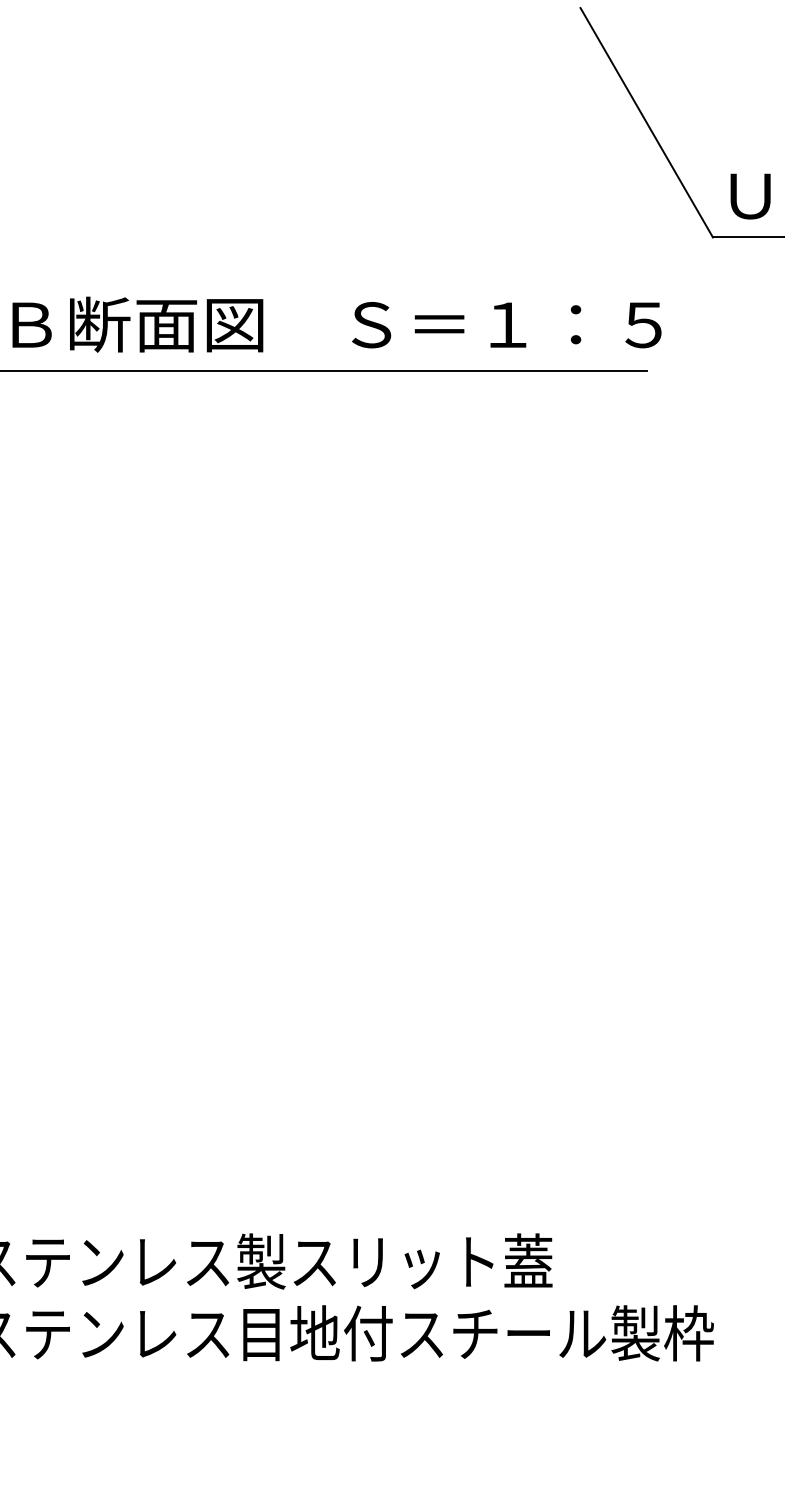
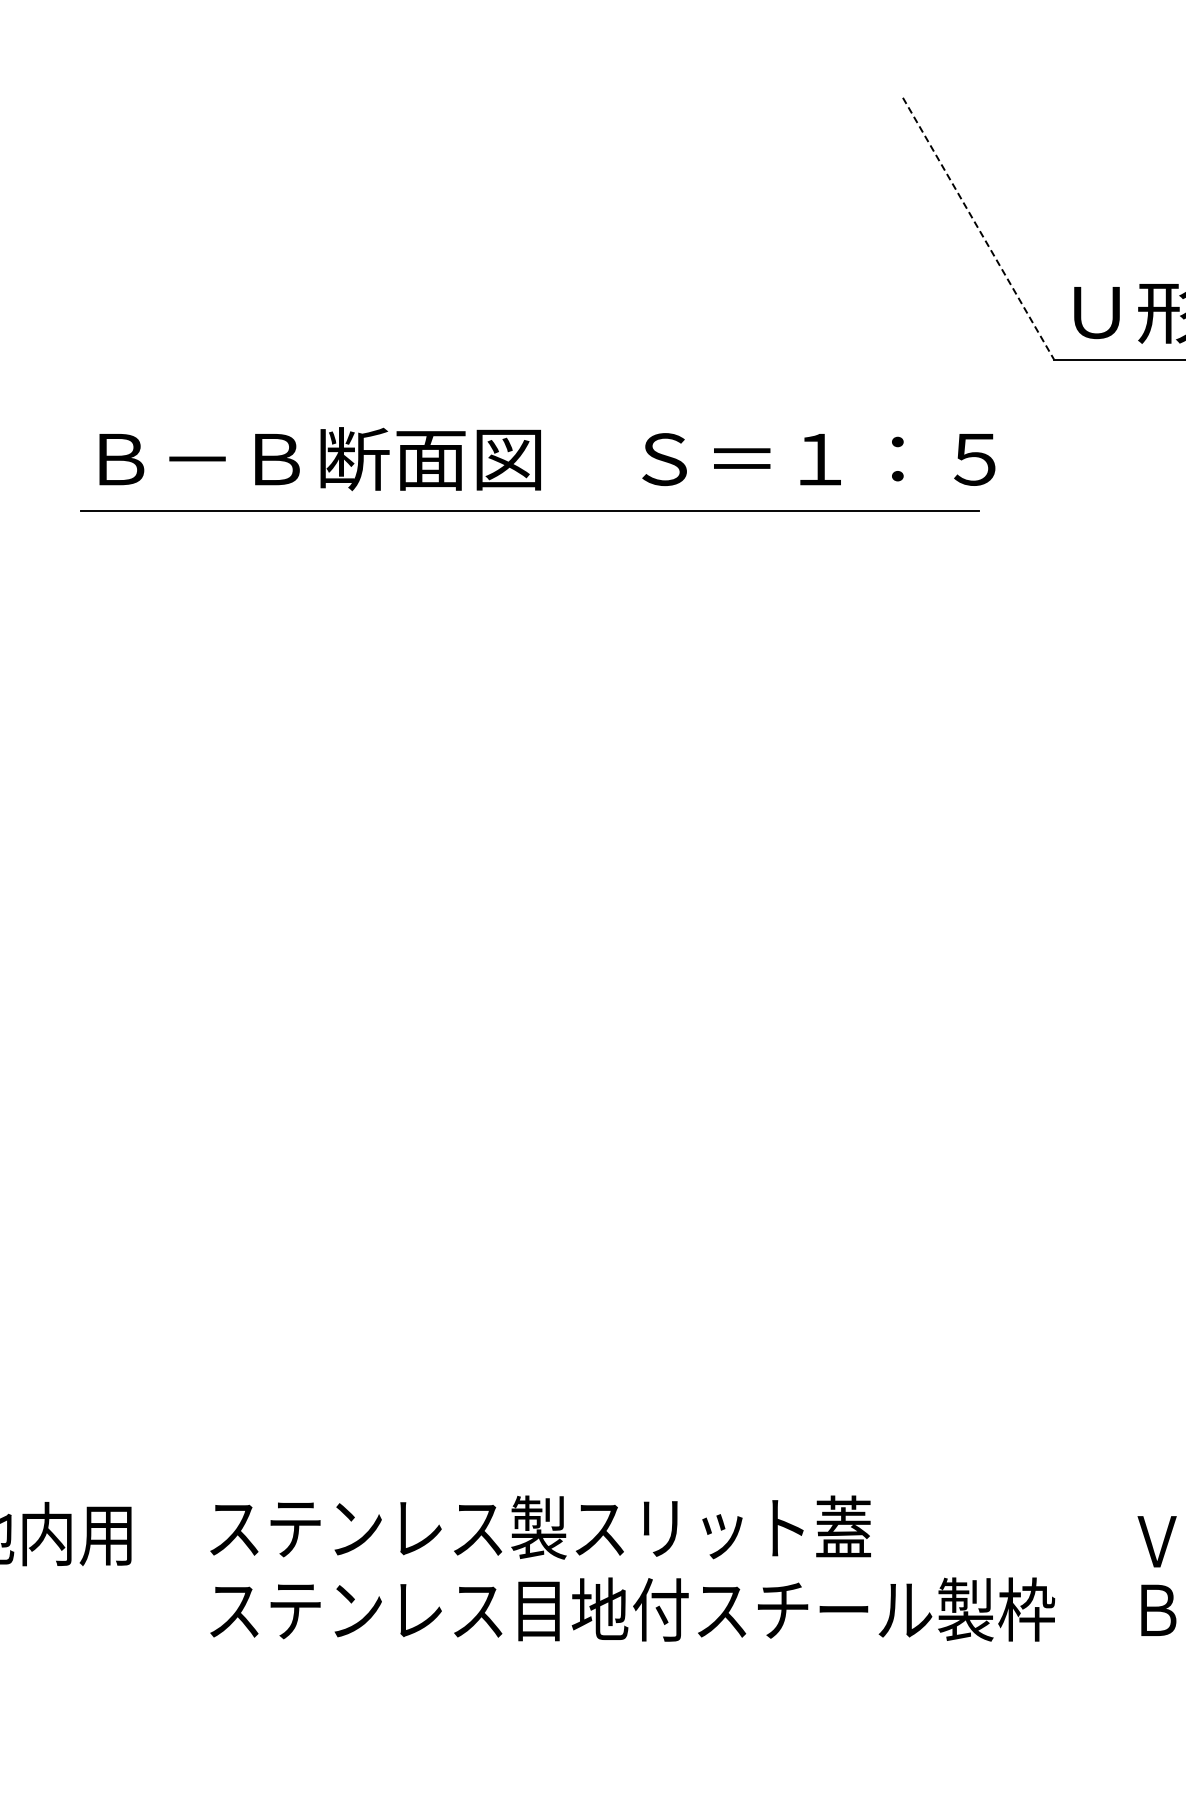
line: (646, 123) -> (978, 229), solid -> dashed

